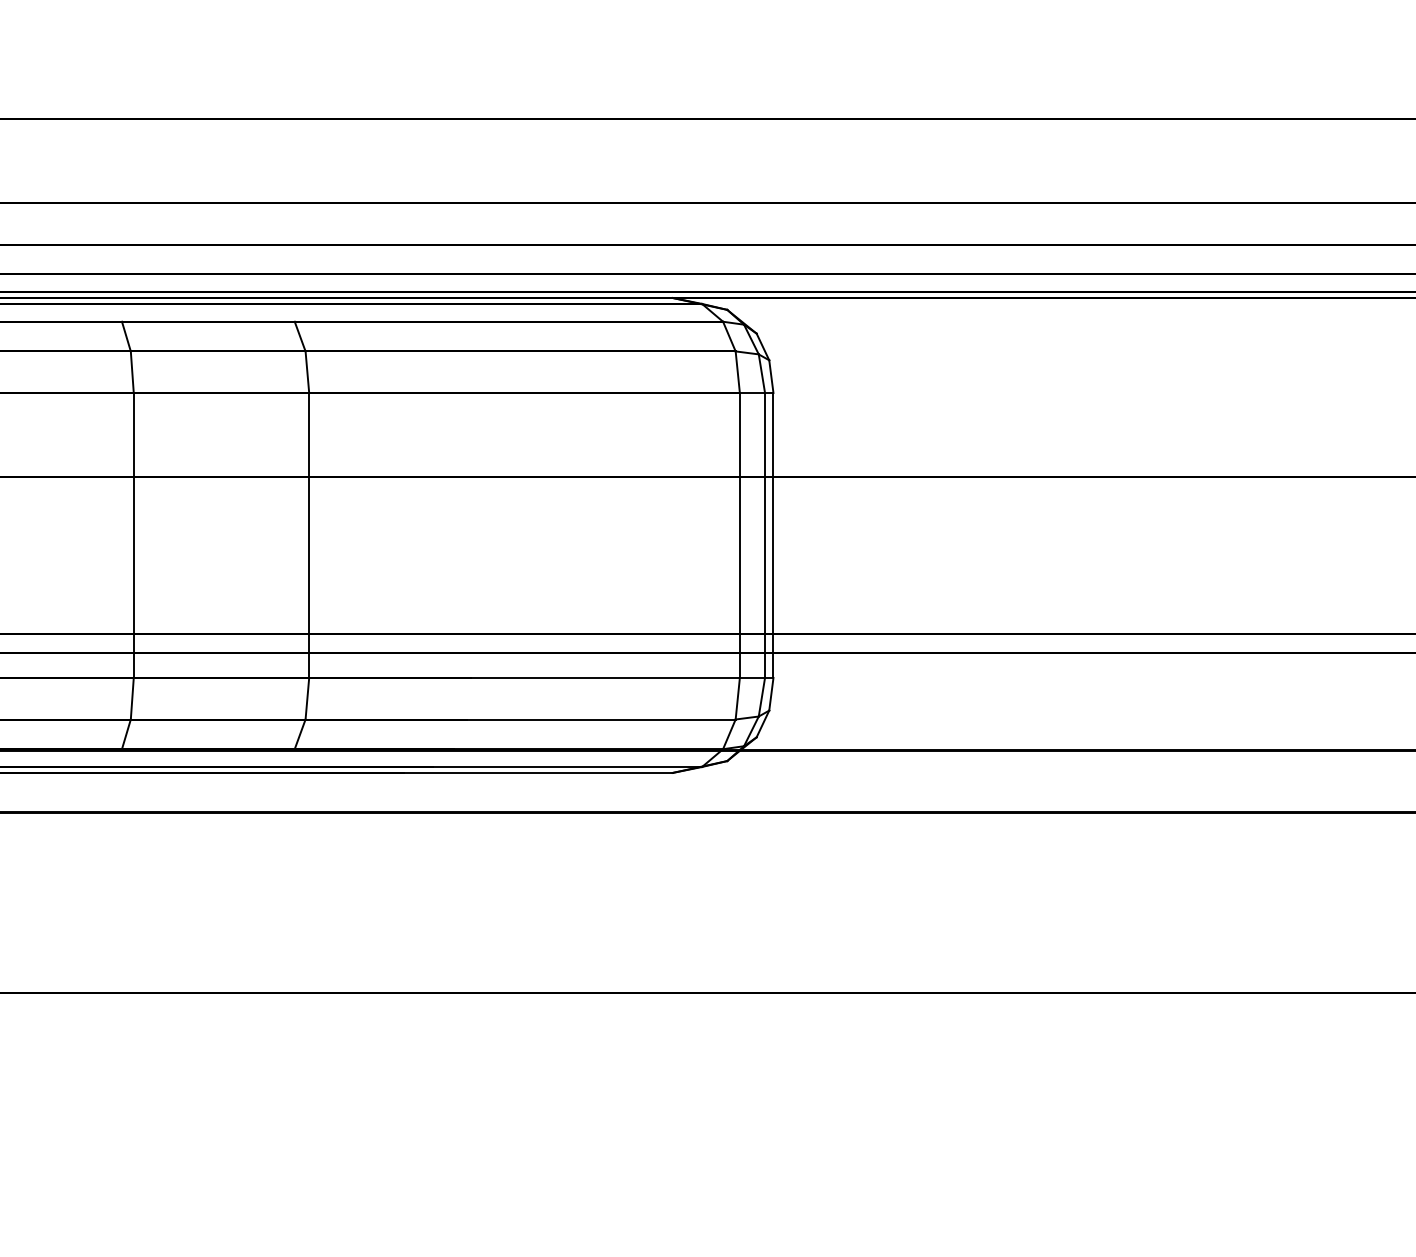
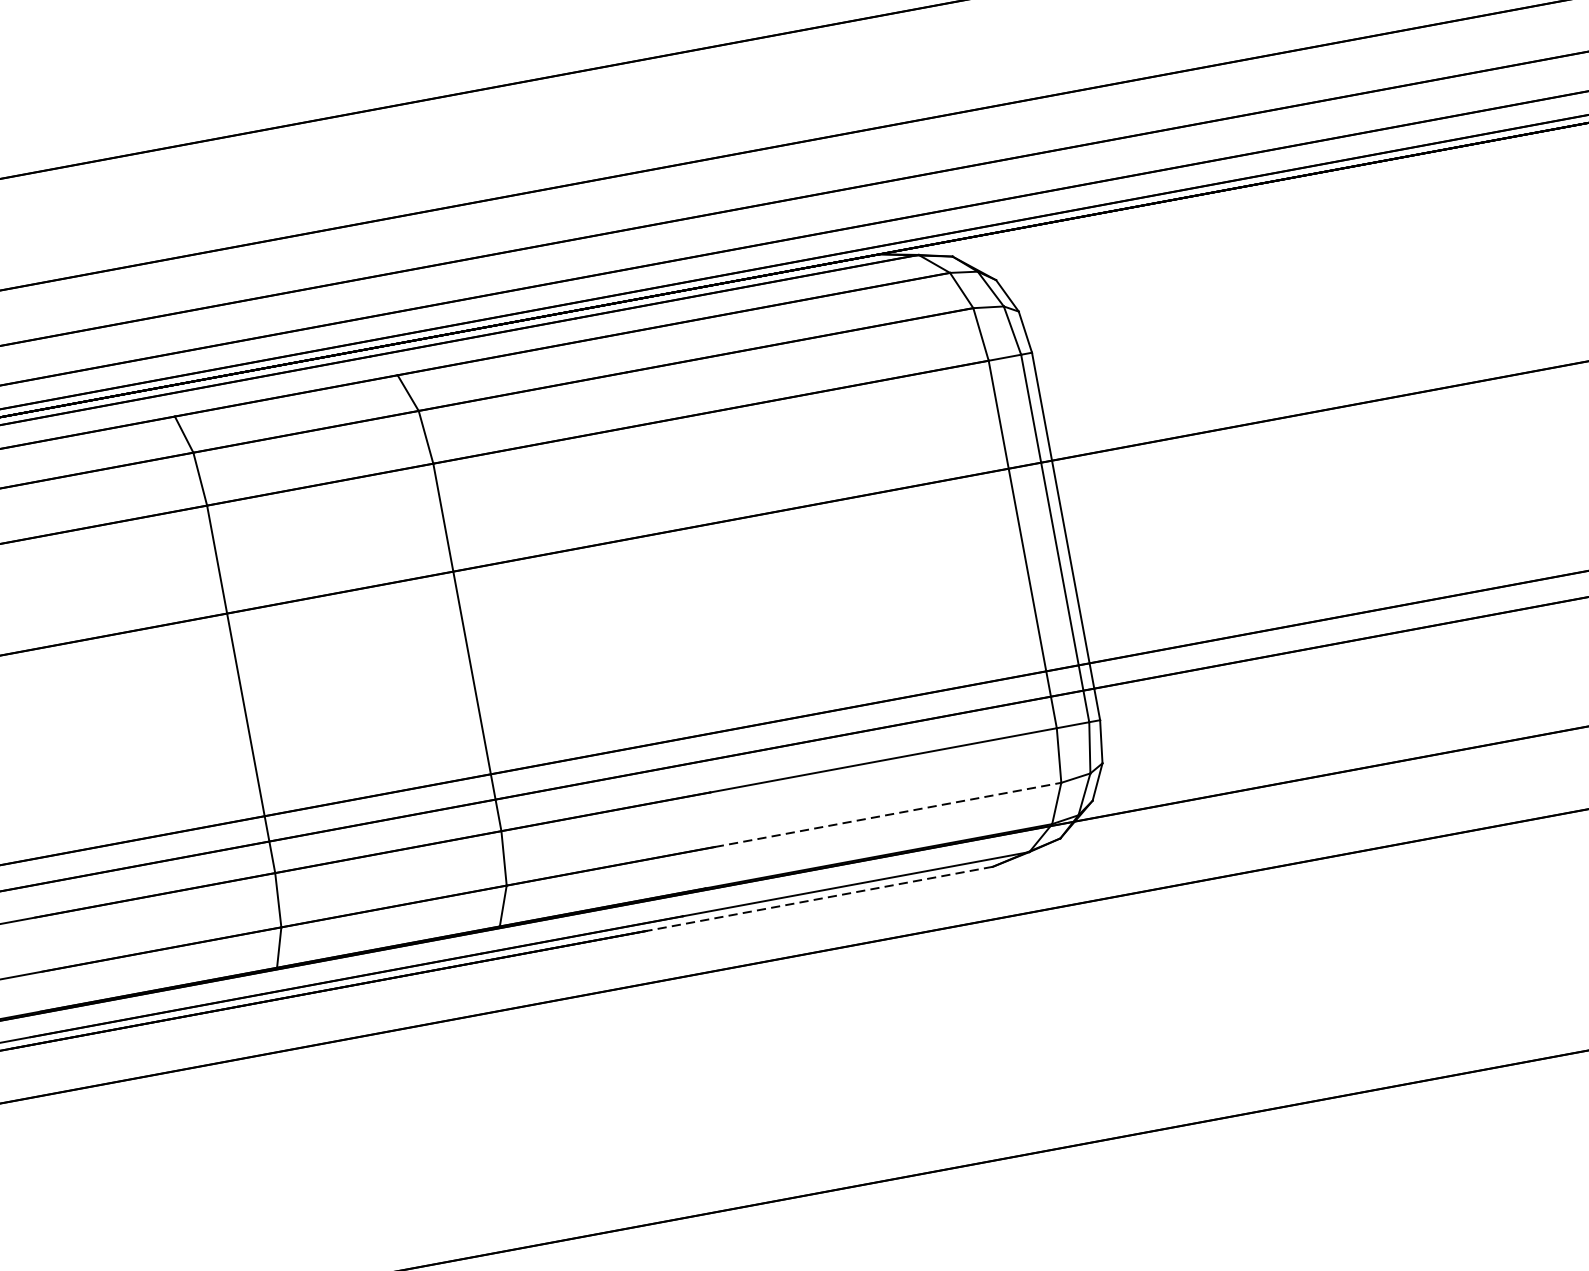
line: (601, 719) -> (888, 814), solid -> dashed
line: (537, 772) -> (818, 898), solid -> dashed

